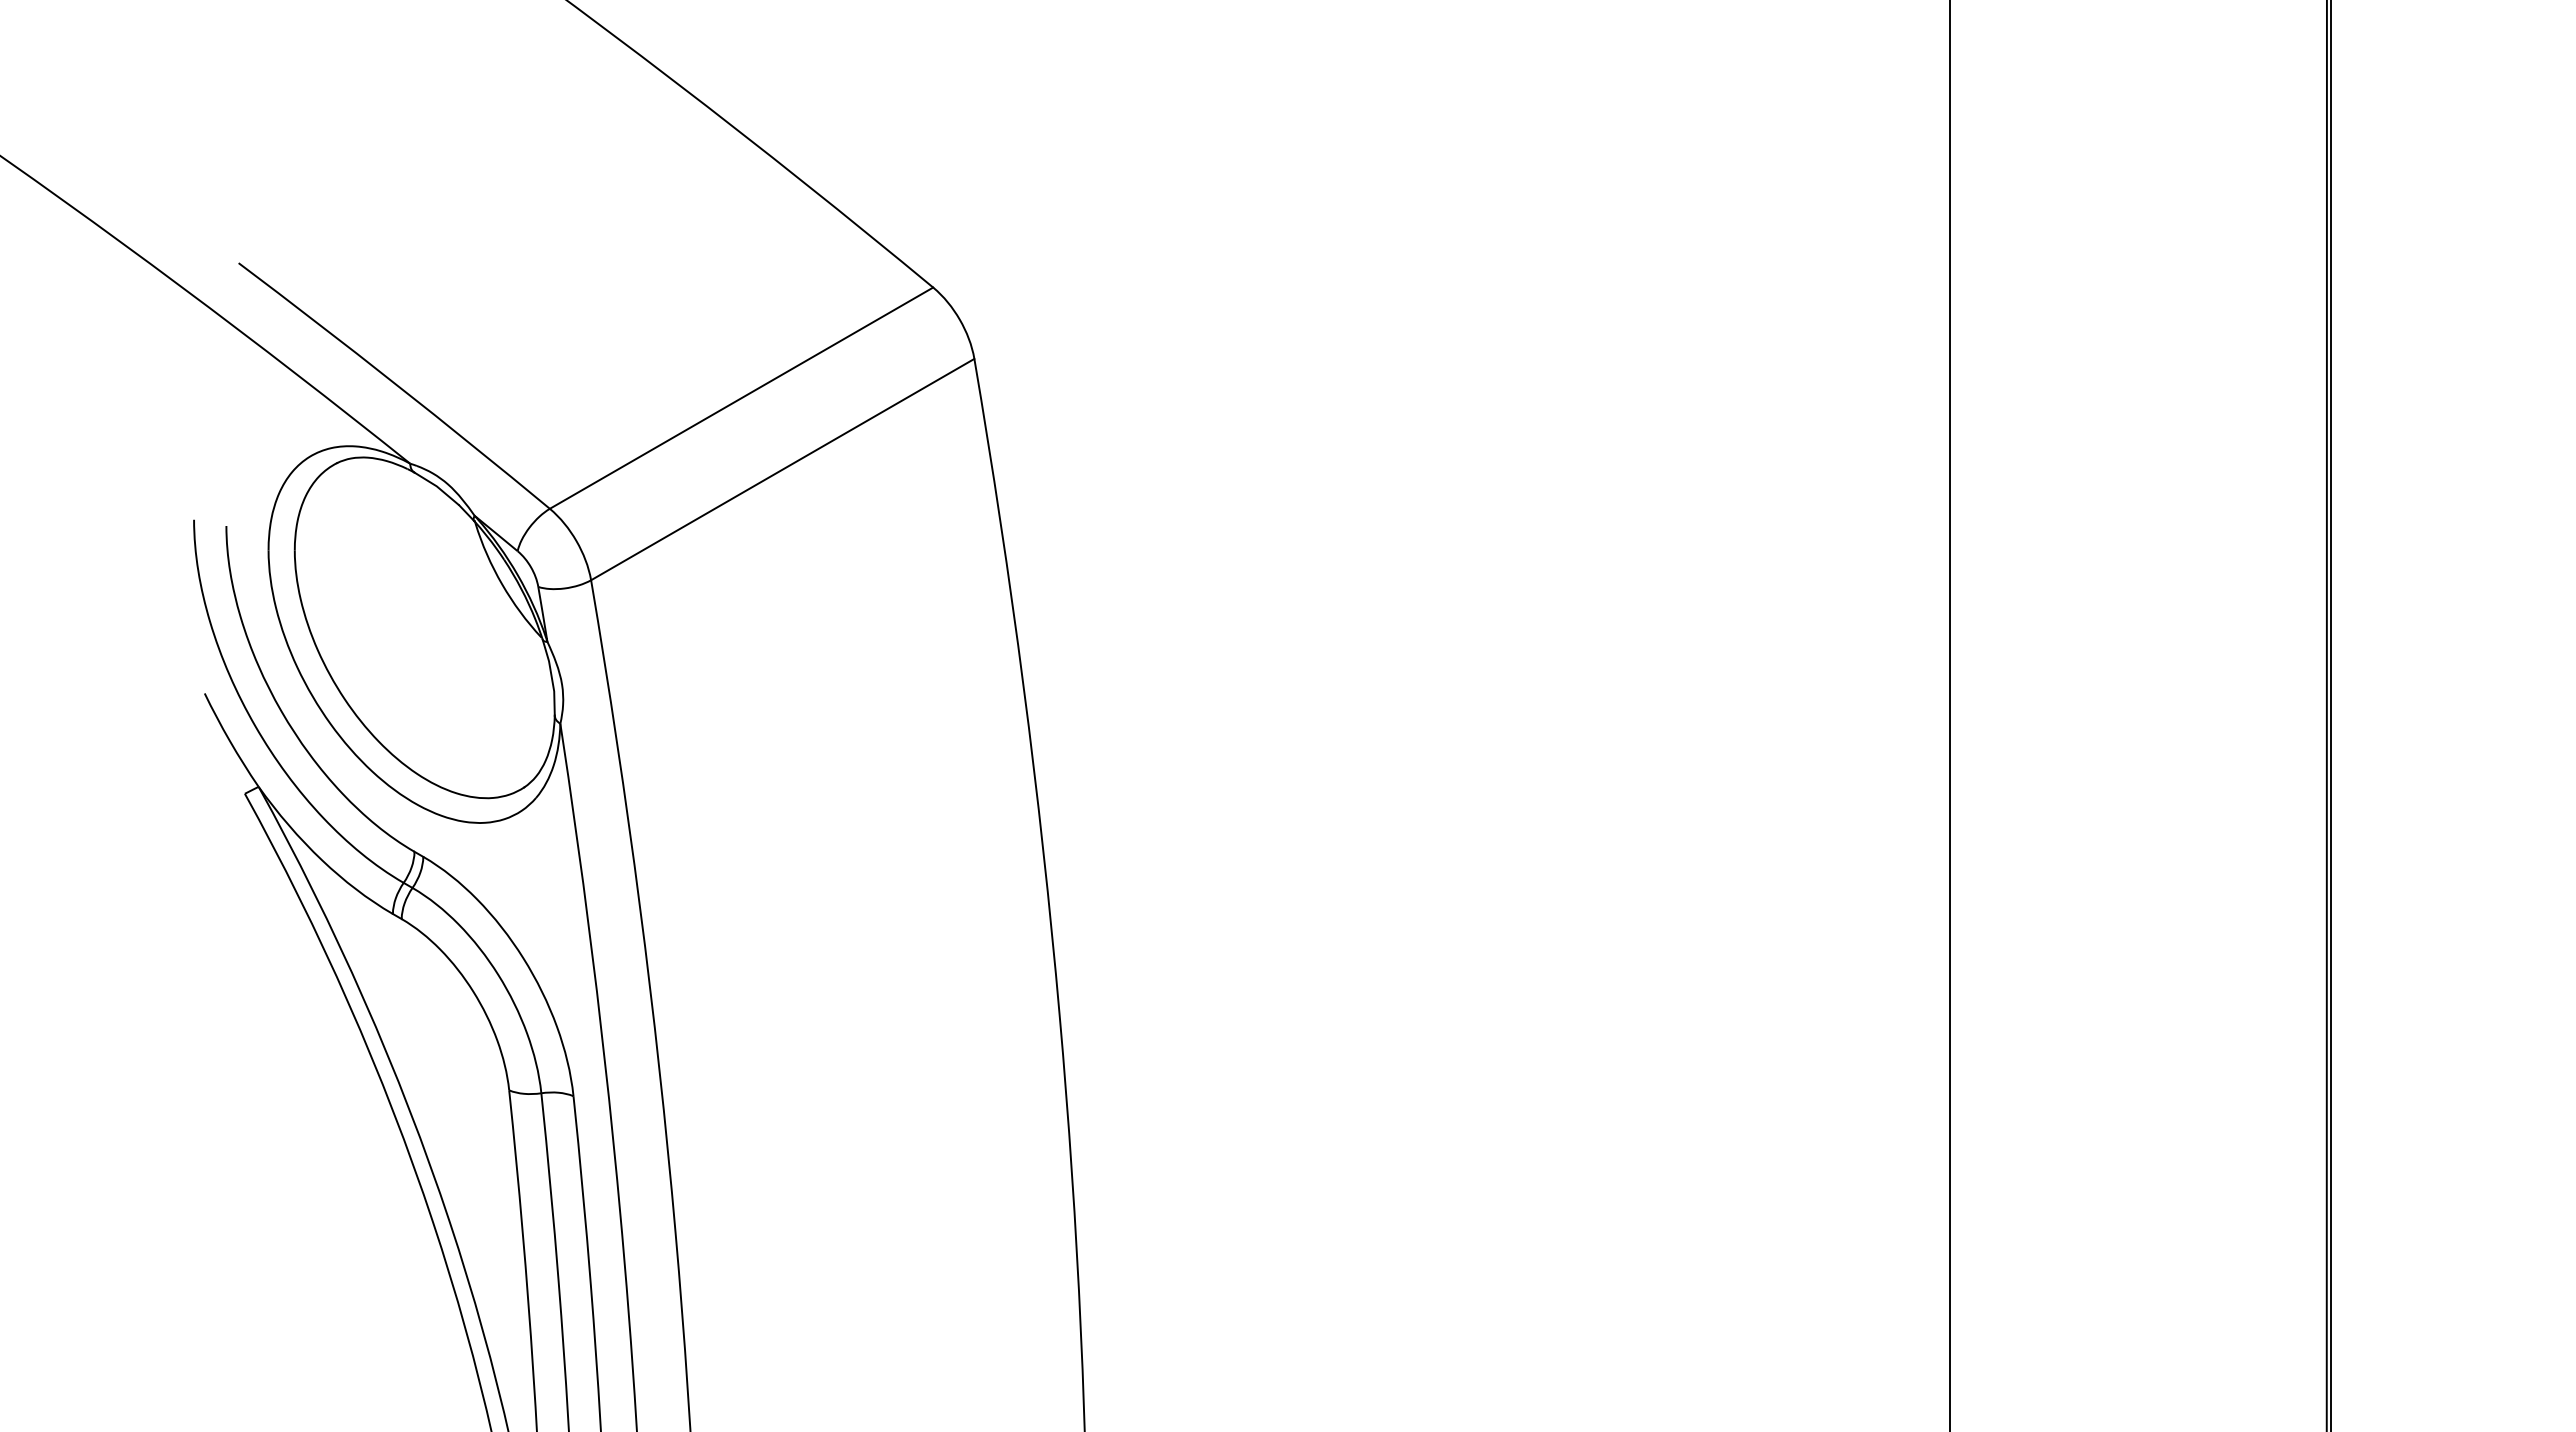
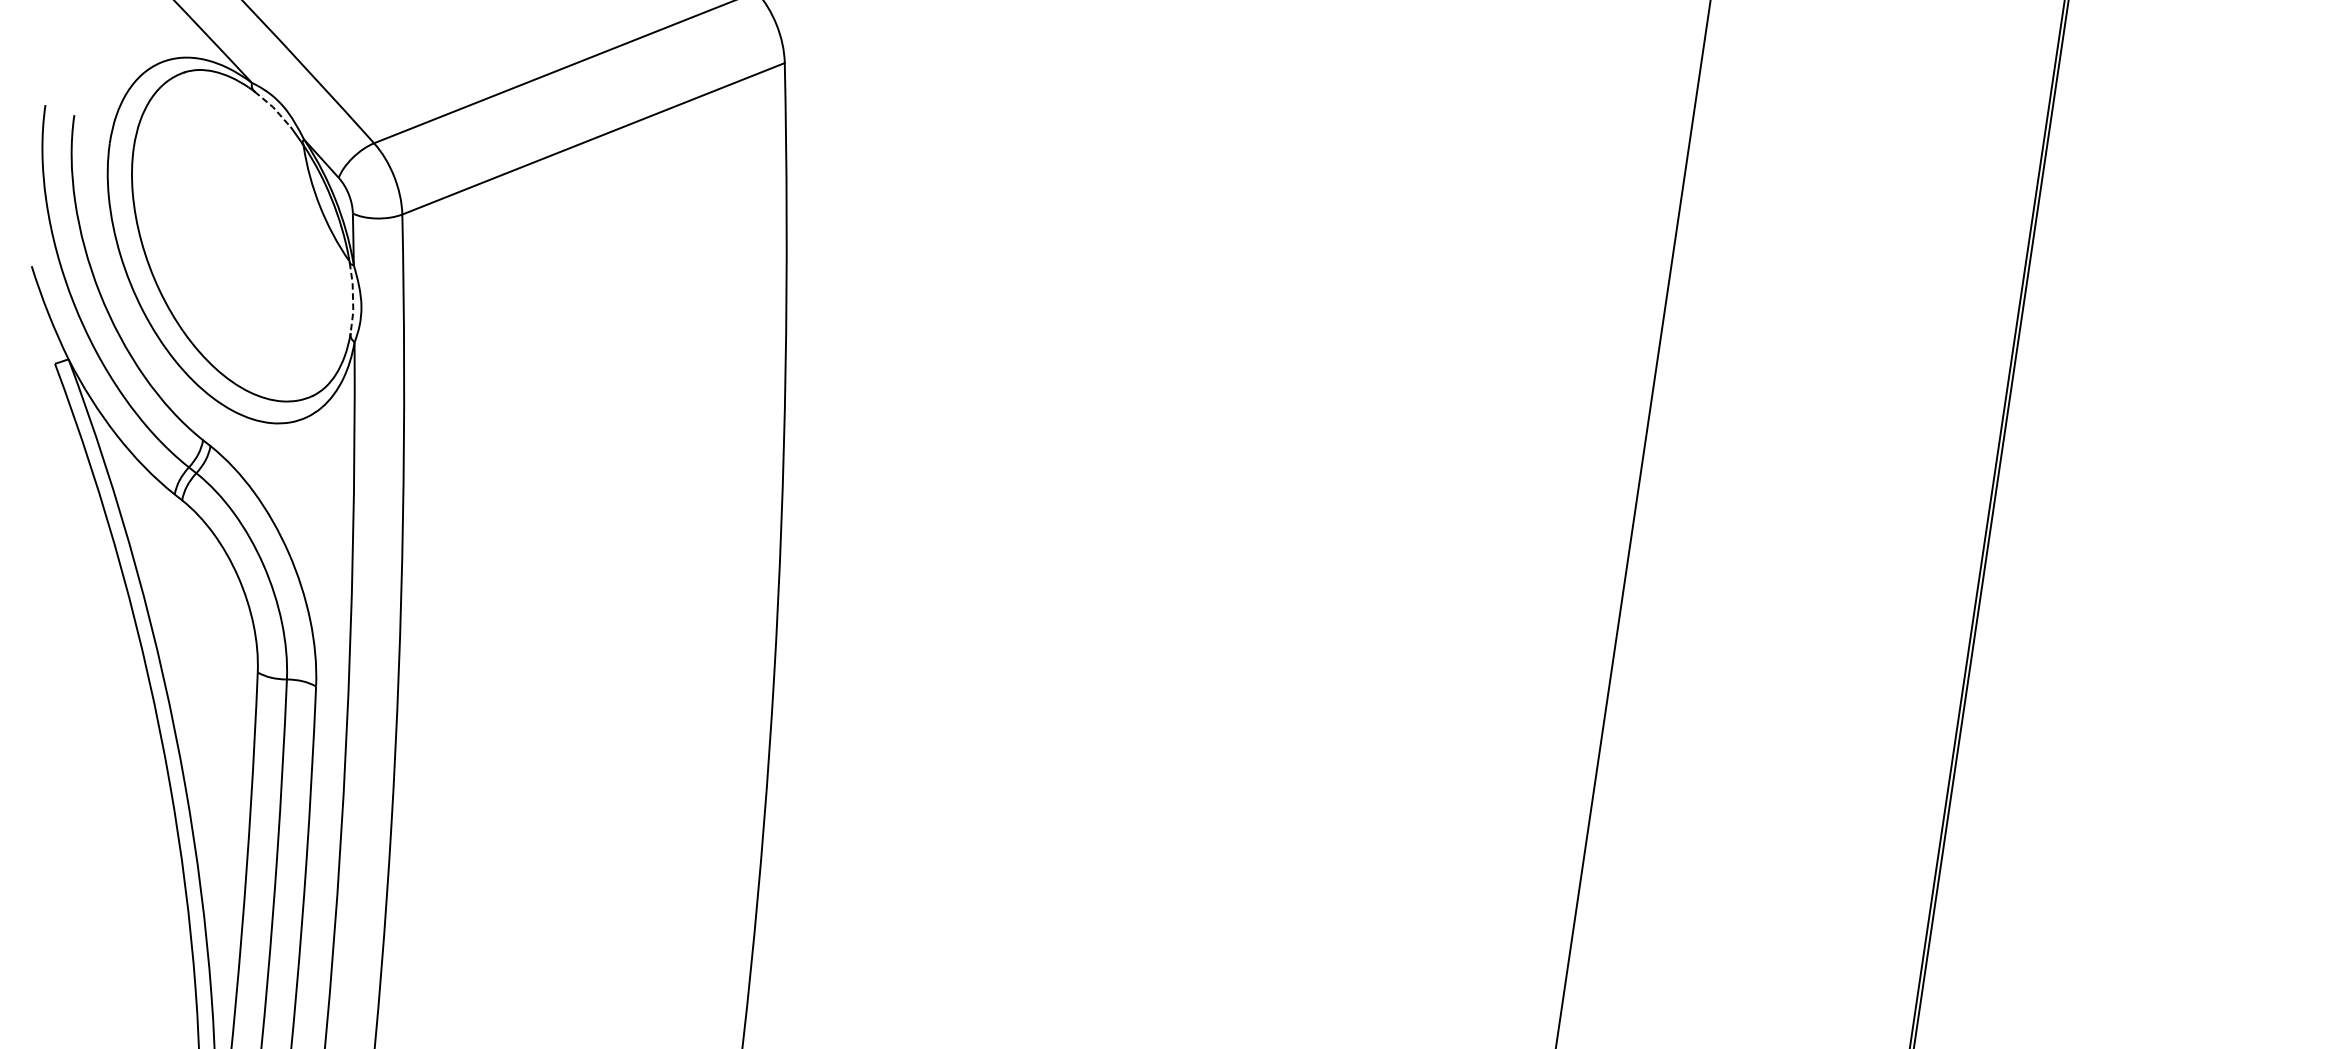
line: (437, 486) -> (273, 107), solid -> dashed
line: (551, 677) -> (352, 298), solid -> dashed

